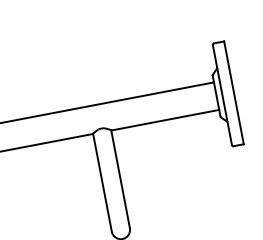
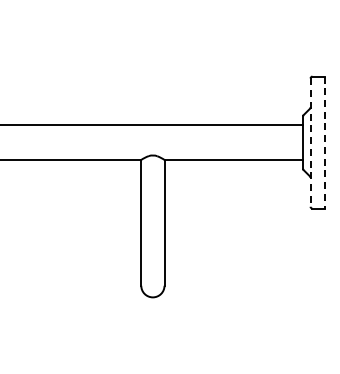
line: (234, 93) -> (325, 143), solid -> dashed
line: (222, 95) -> (310, 143), solid -> dashed

